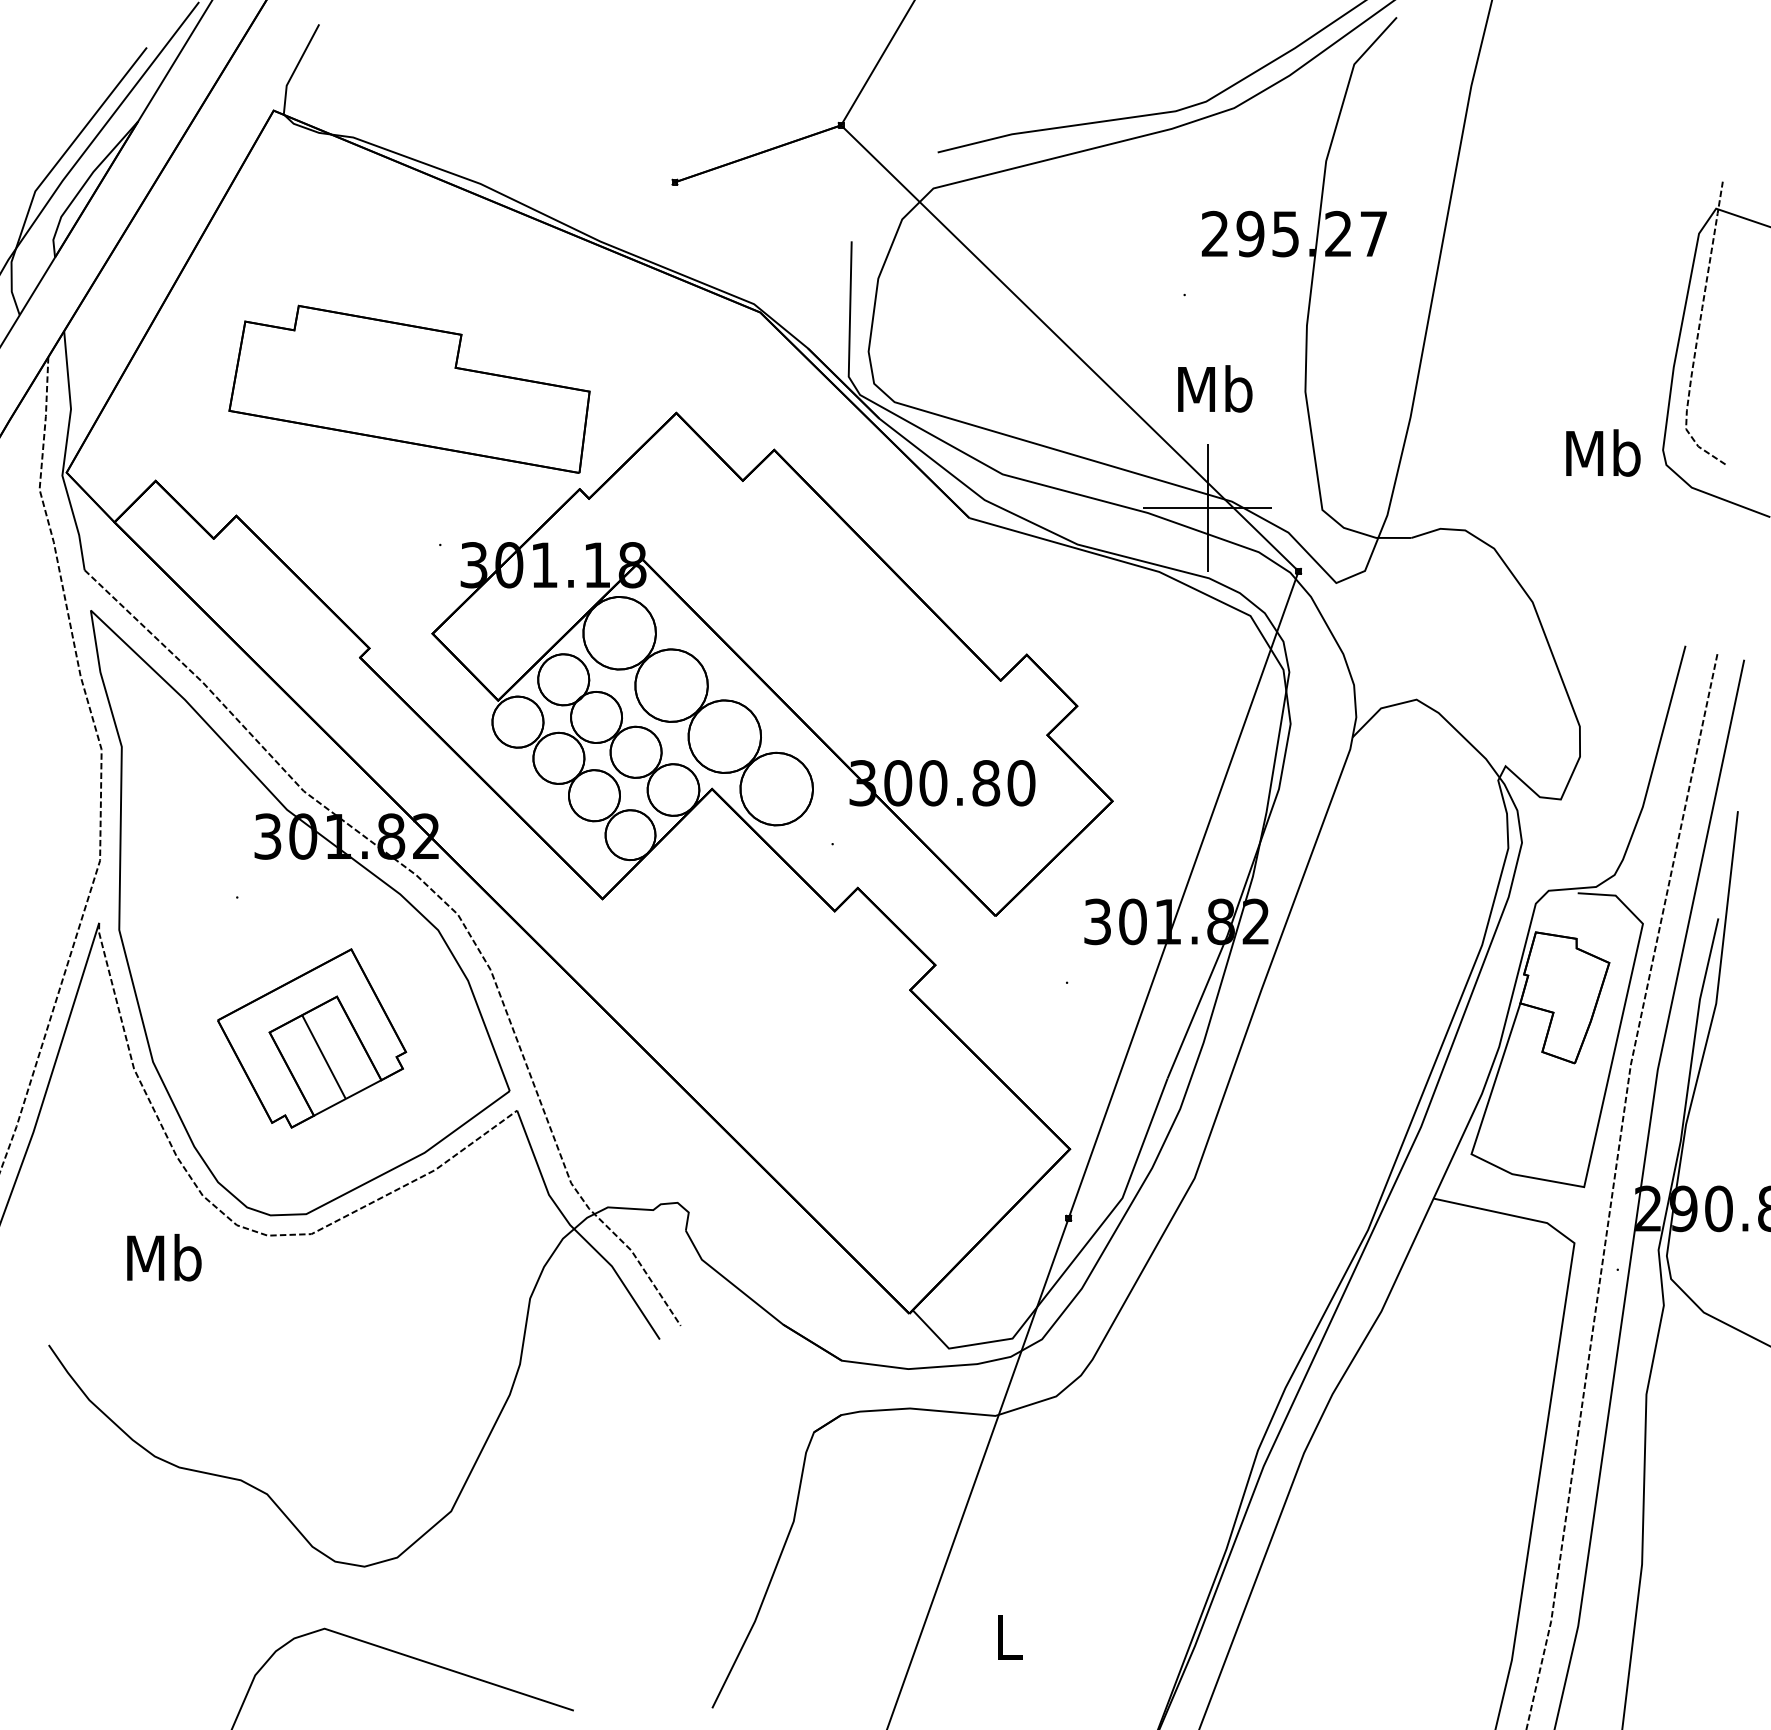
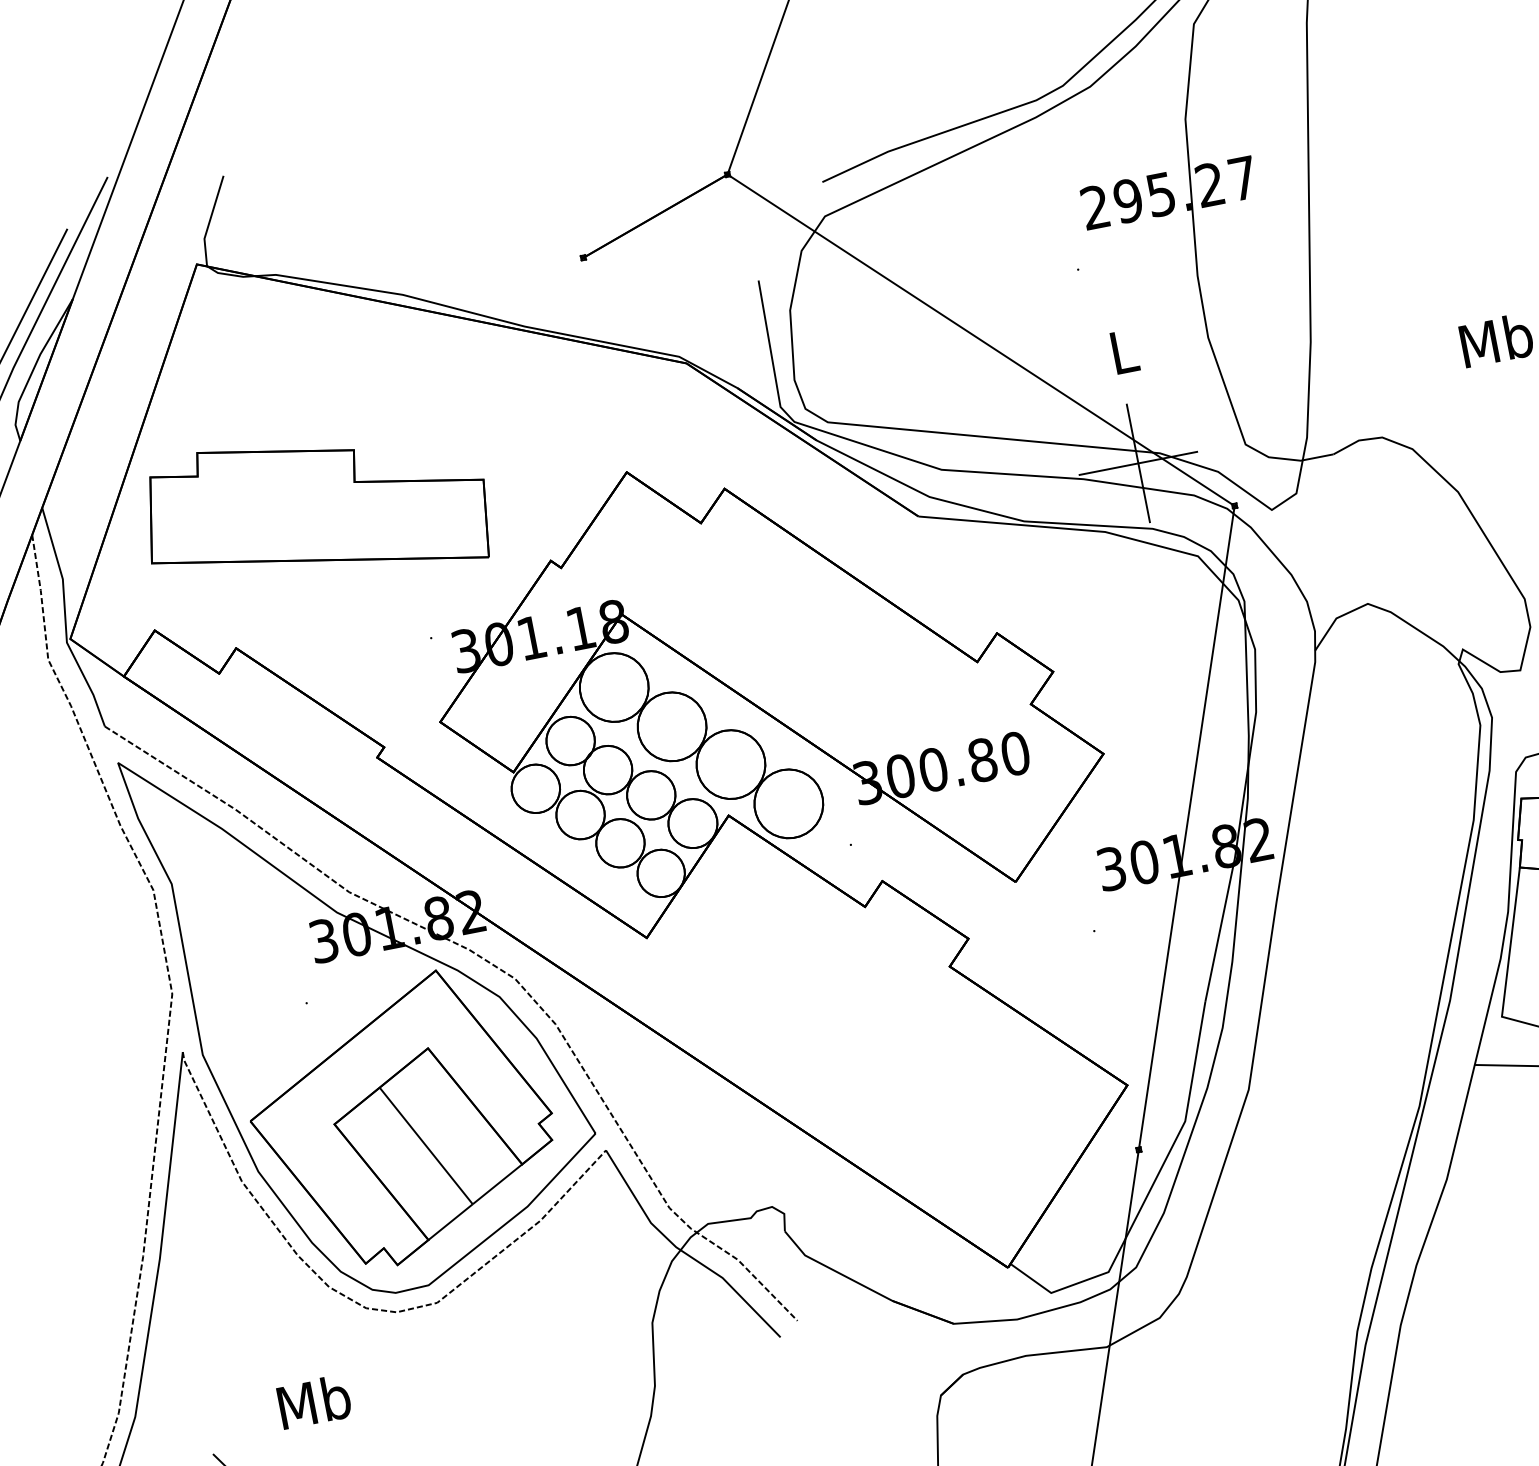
part: (409, 388) -> (315, 509), moved
text: (1215, 388) -> (1123, 351), Mb -> L
part: (311, 1038) -> (401, 1120), size x1.67
text: (164, 1257) -> (314, 1401), moved

